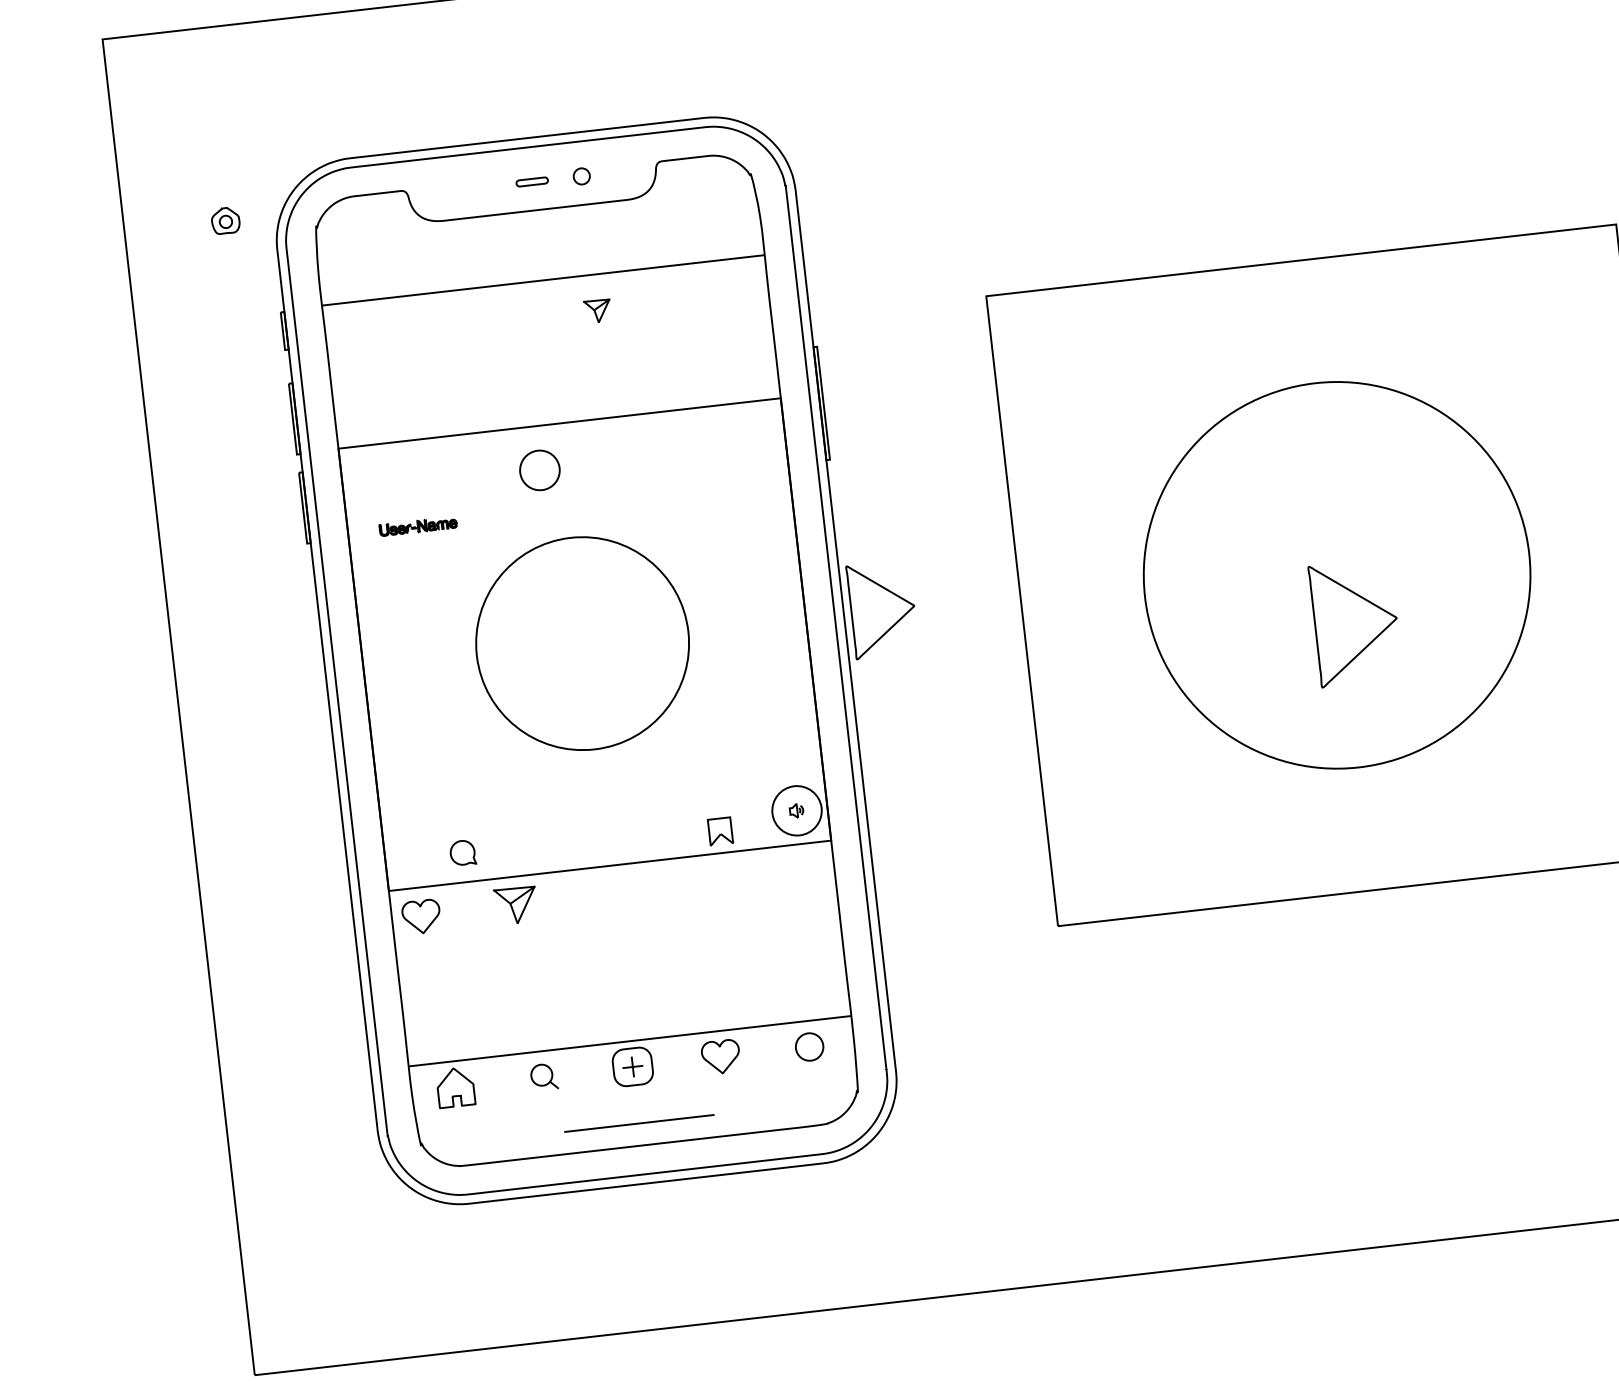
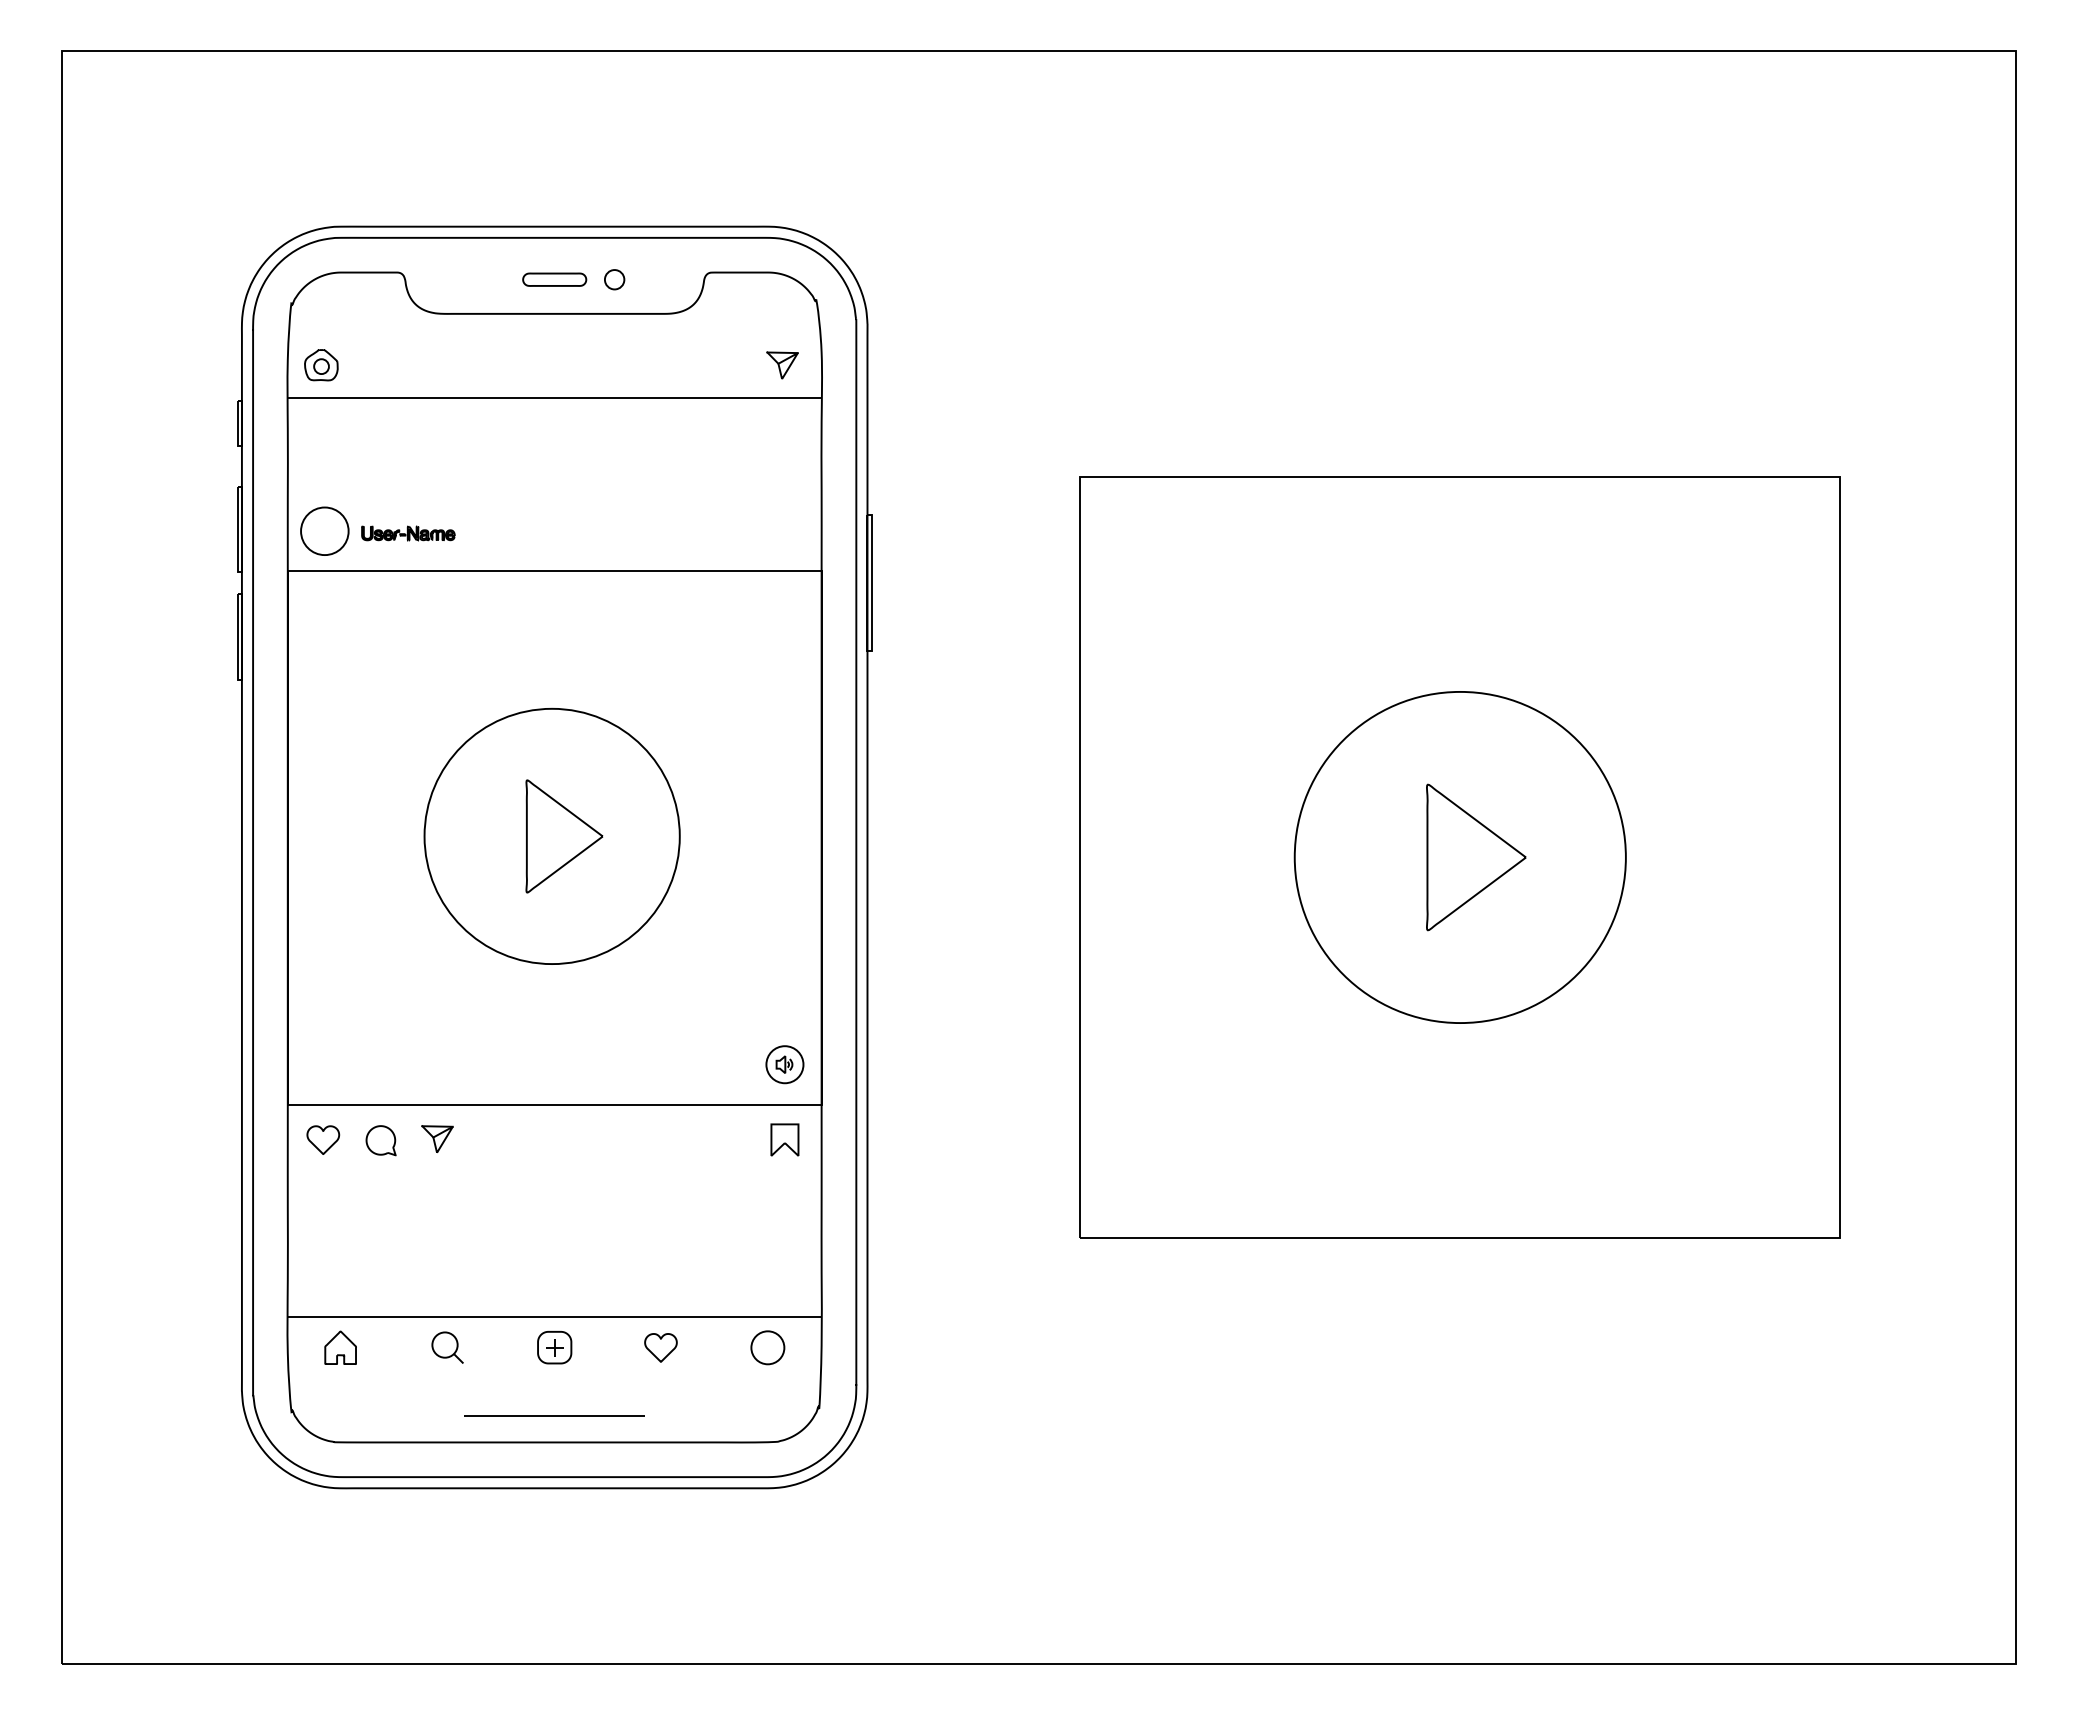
part: (531, 181) -> (554, 279), size x1.67
part: (225, 220) -> (321, 365), moved
part: (597, 311) -> (782, 365), moved
circle: (539, 469) -> (324, 530), moved
part: (418, 526) -> (408, 533), moved
circle: (1336, 575) -> (1459, 857), size x0.71
part: (882, 609) -> (564, 836), moved
part: (1356, 622) -> (1476, 857), moved
circle: (796, 810) -> (784, 1064), size x0.62
part: (720, 831) -> (784, 1139), moved
part: (462, 852) -> (380, 1140), moved
part: (516, 904) -> (437, 1138), size x0.62
part: (421, 916) -> (323, 1139), size x0.71
part: (720, 1056) -> (660, 1347), size x0.71
part: (632, 1066) -> (554, 1347), size x0.71
part: (455, 1087) -> (340, 1347), size x0.71

